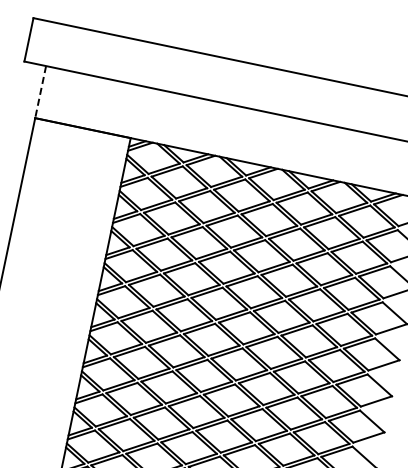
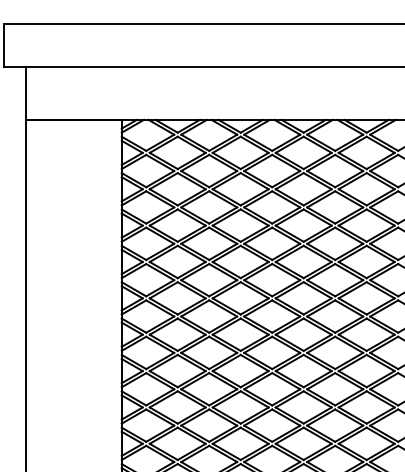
line: (40, 92) -> (25, 94), dashed -> solid

